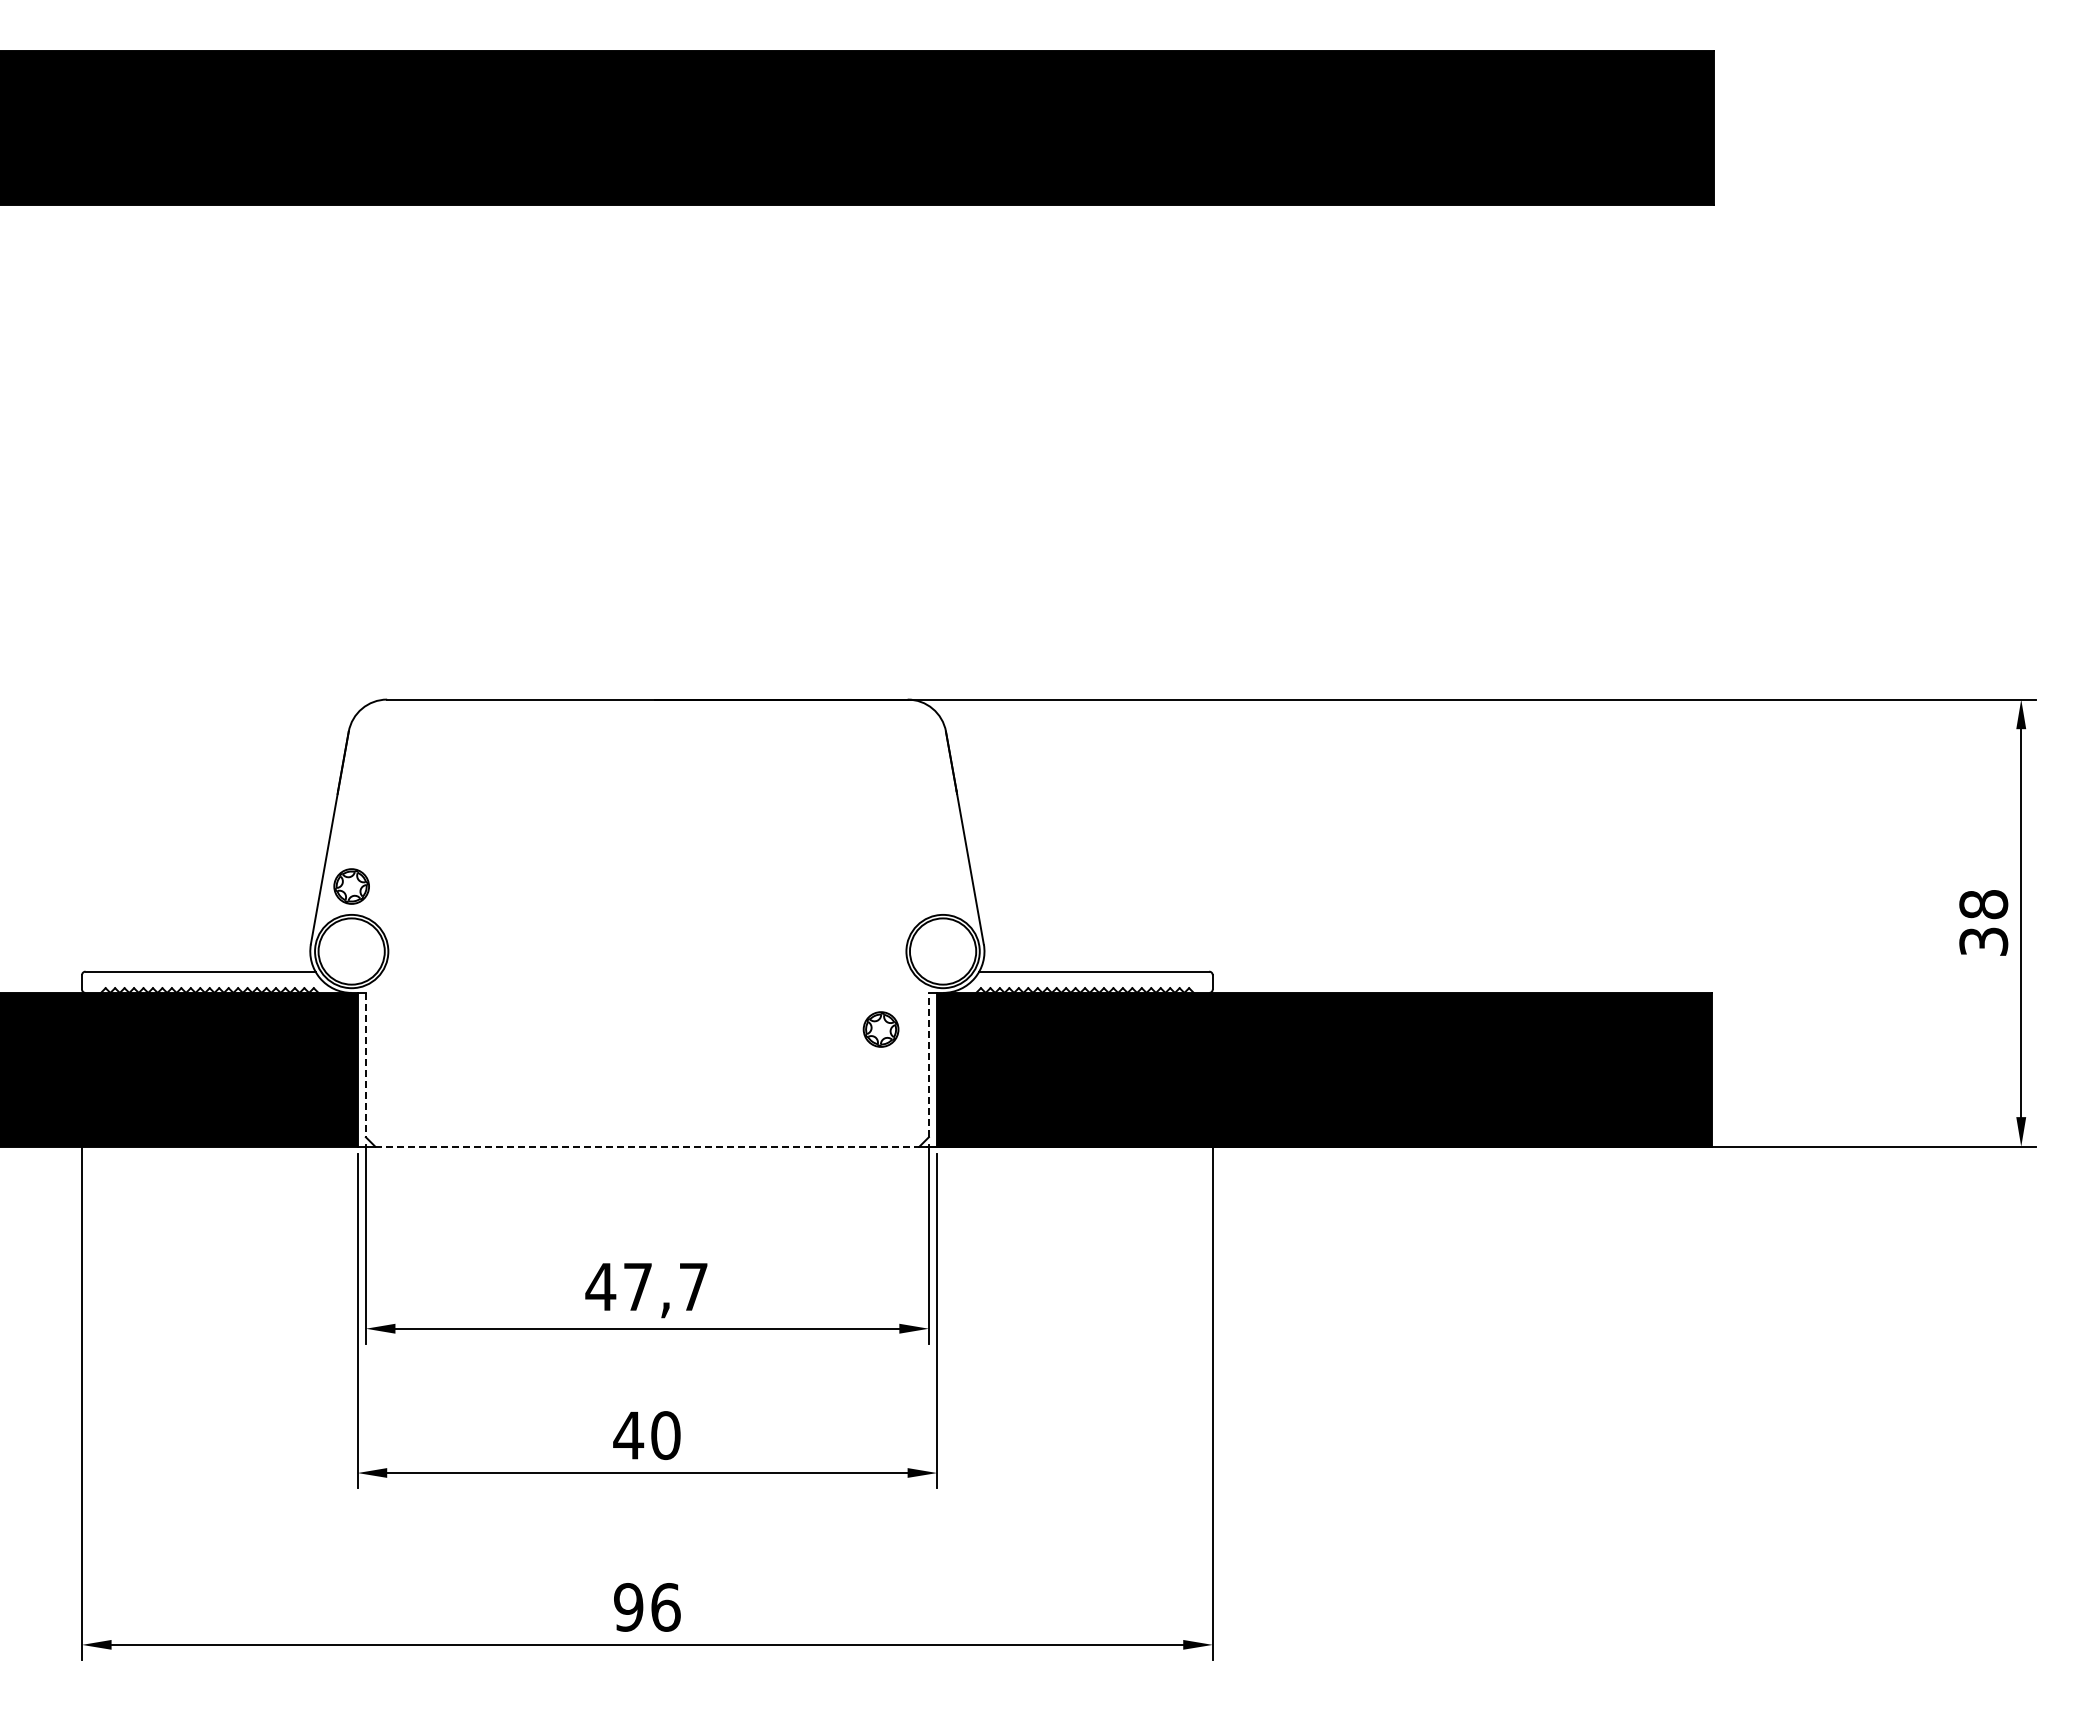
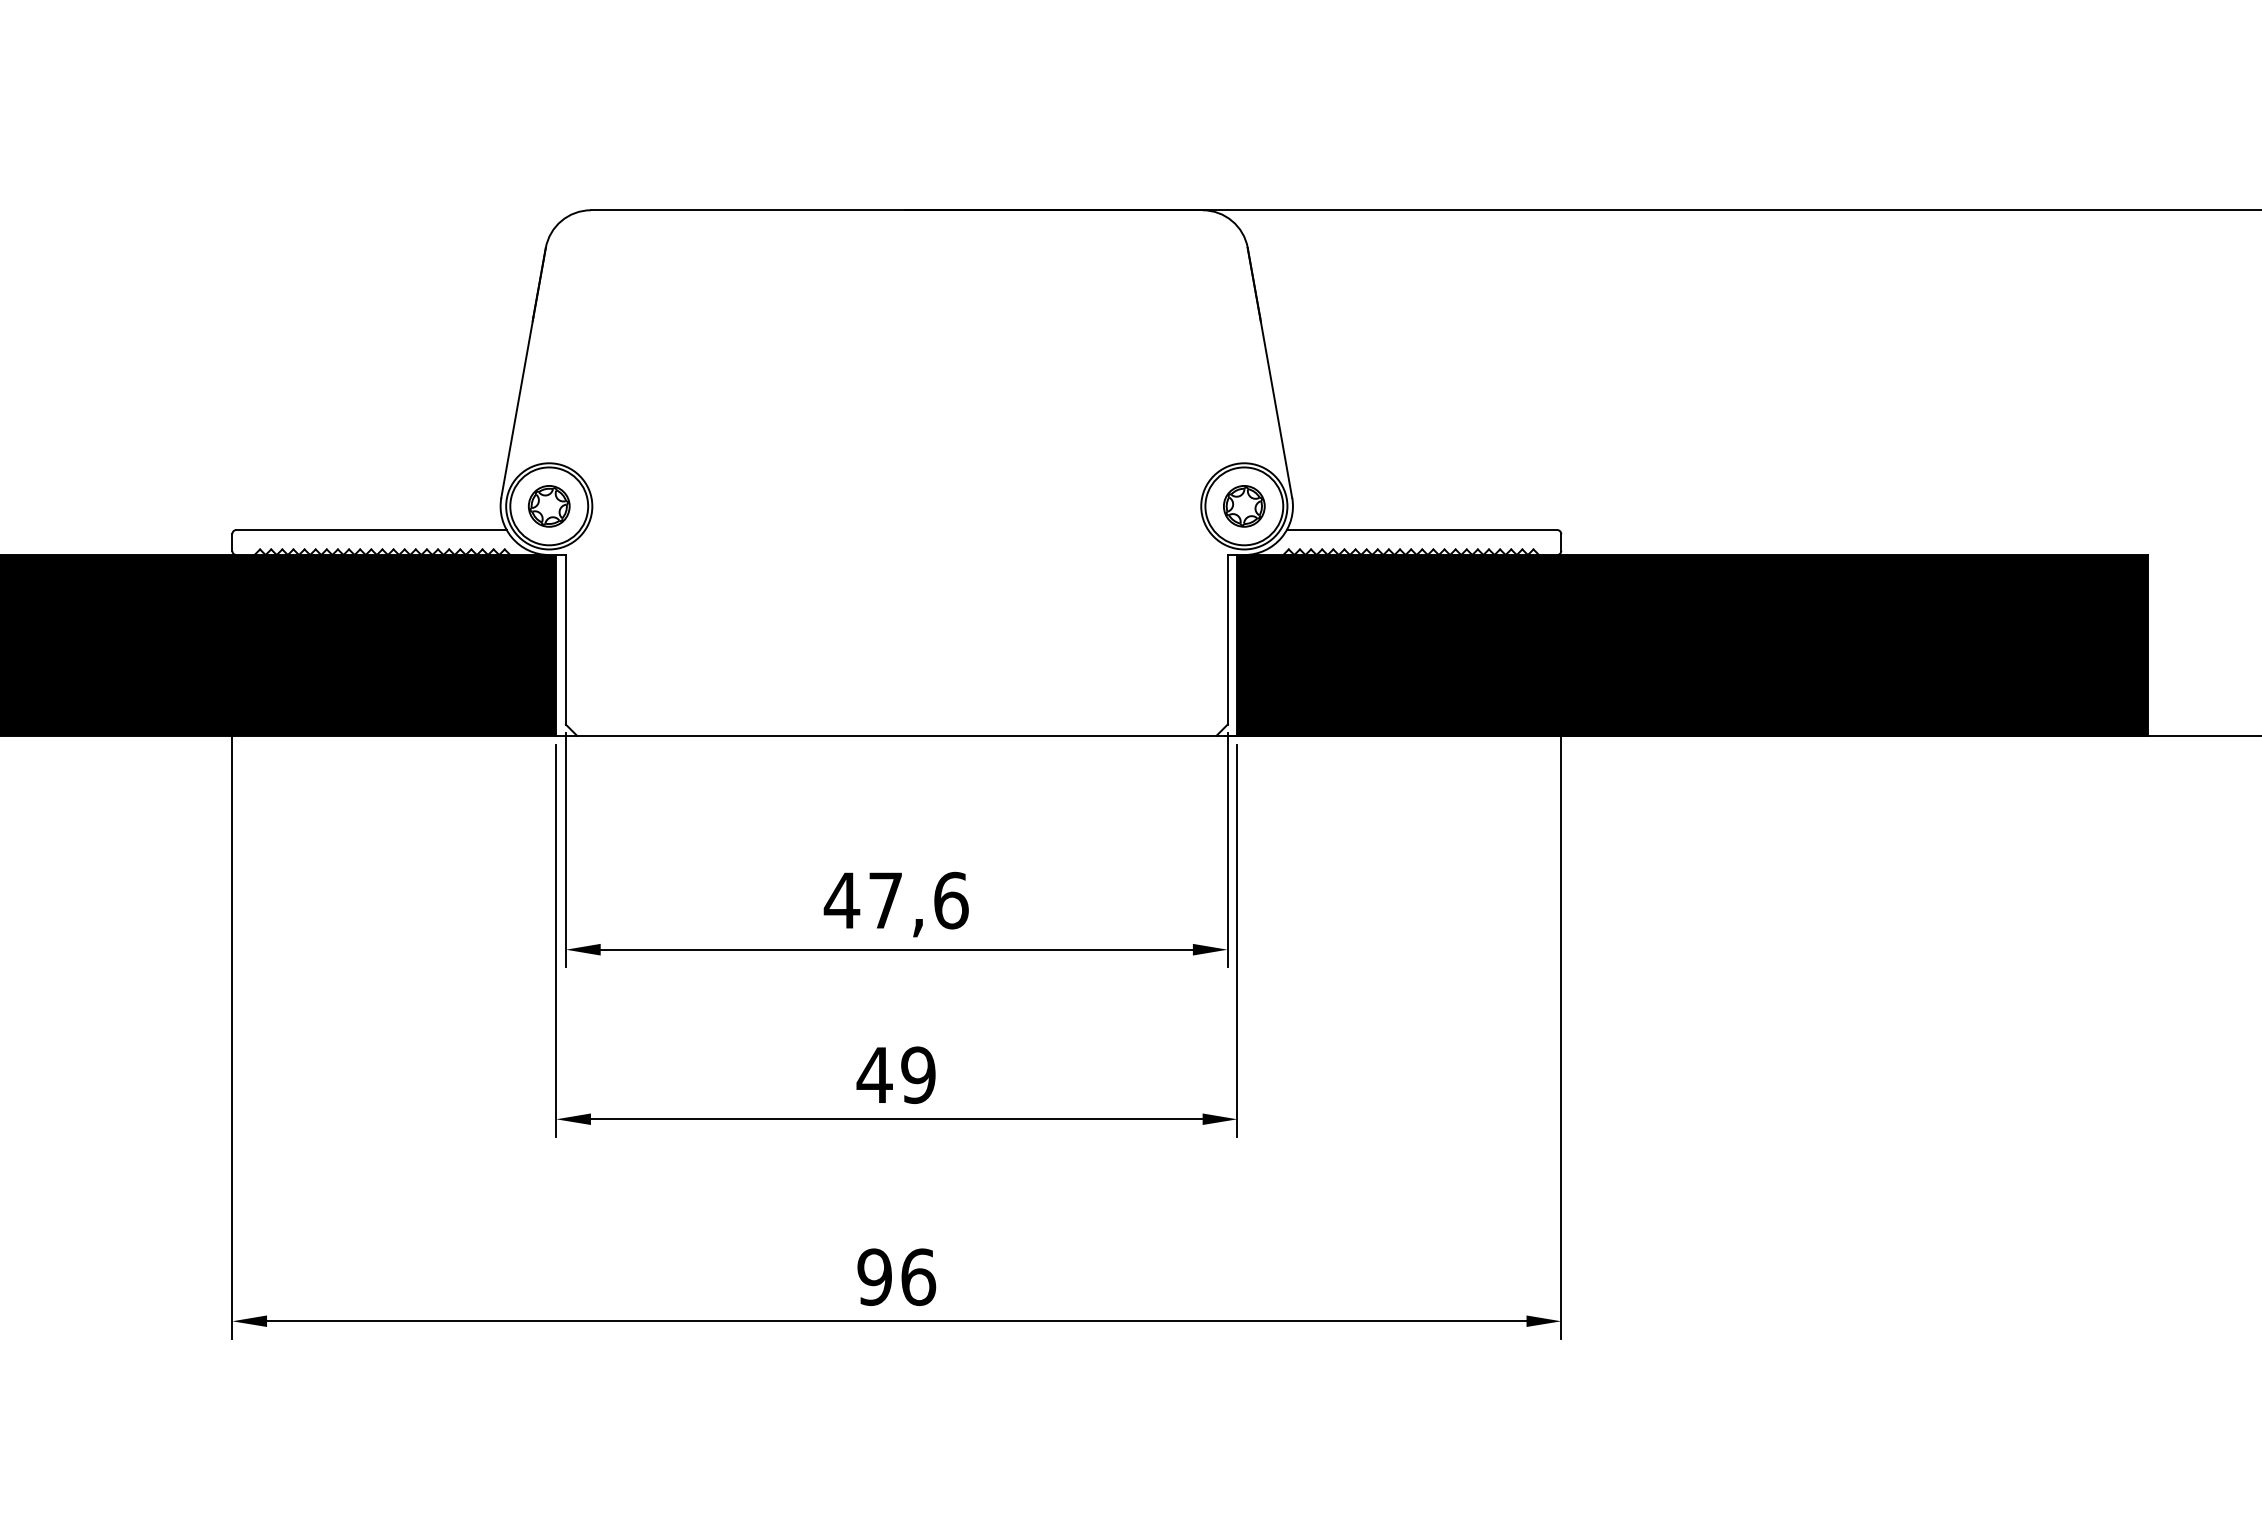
part: (351, 886) -> (549, 506), moved
part: (880, 1029) -> (1243, 506), moved
line: (928, 1064) -> (1227, 639), dashed -> solid
line: (365, 1065) -> (565, 640), dashed -> solid
line: (647, 1146) -> (896, 735), dashed -> solid
text: (693, 1286) -> (950, 900), 47,7 -> 47,6
text: (665, 1435) -> (918, 1075), 40 -> 49

